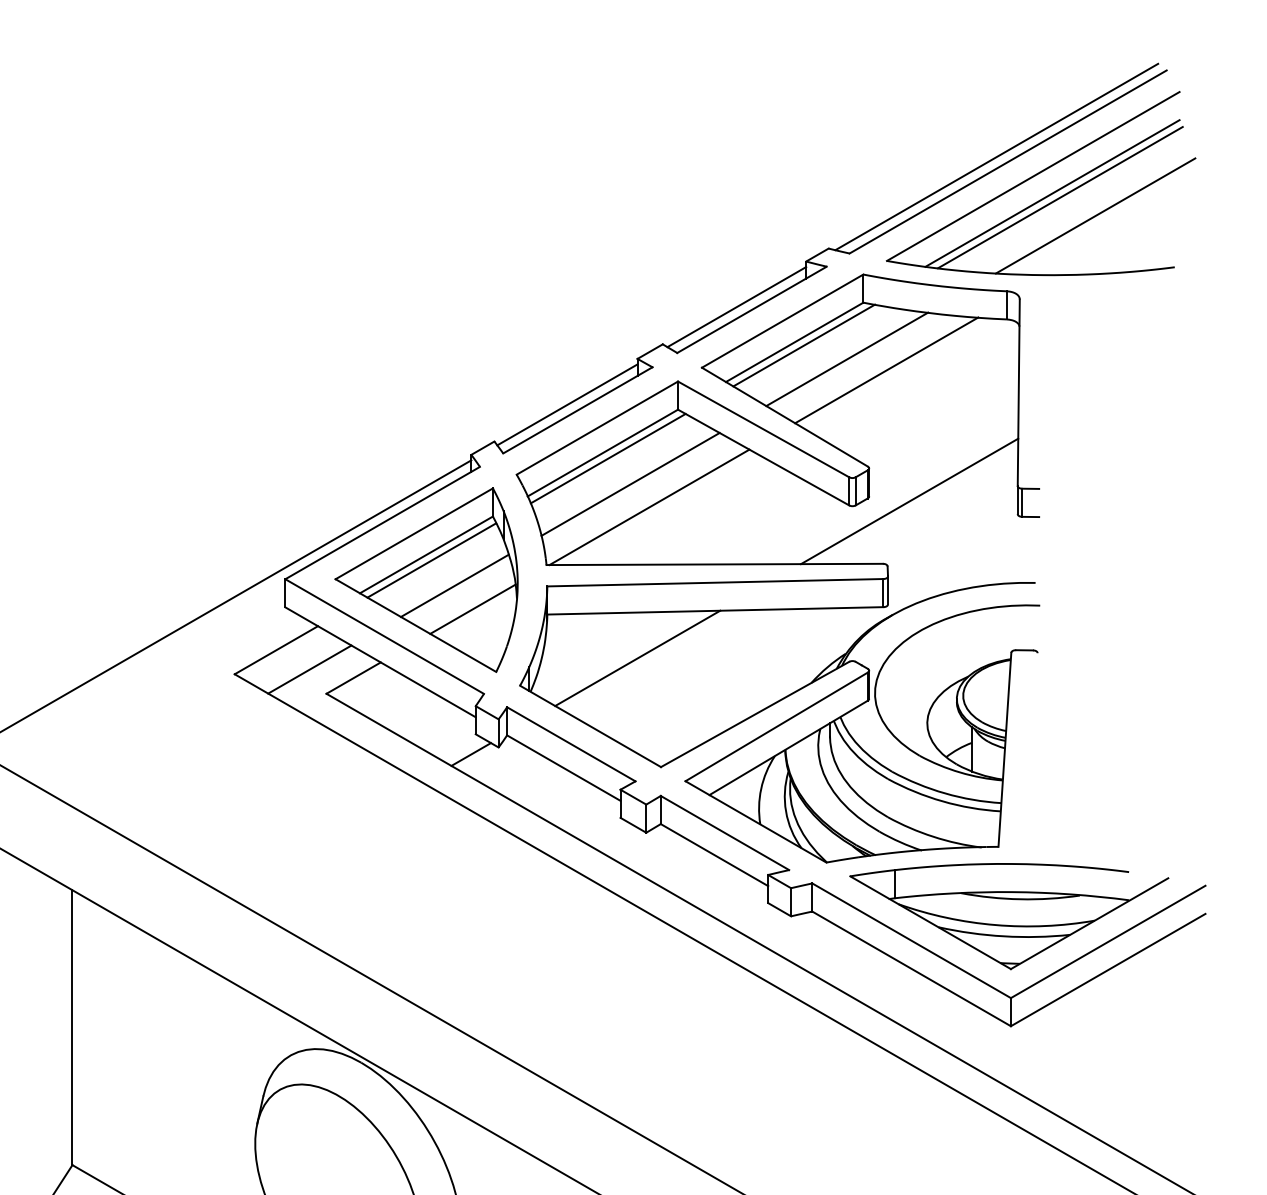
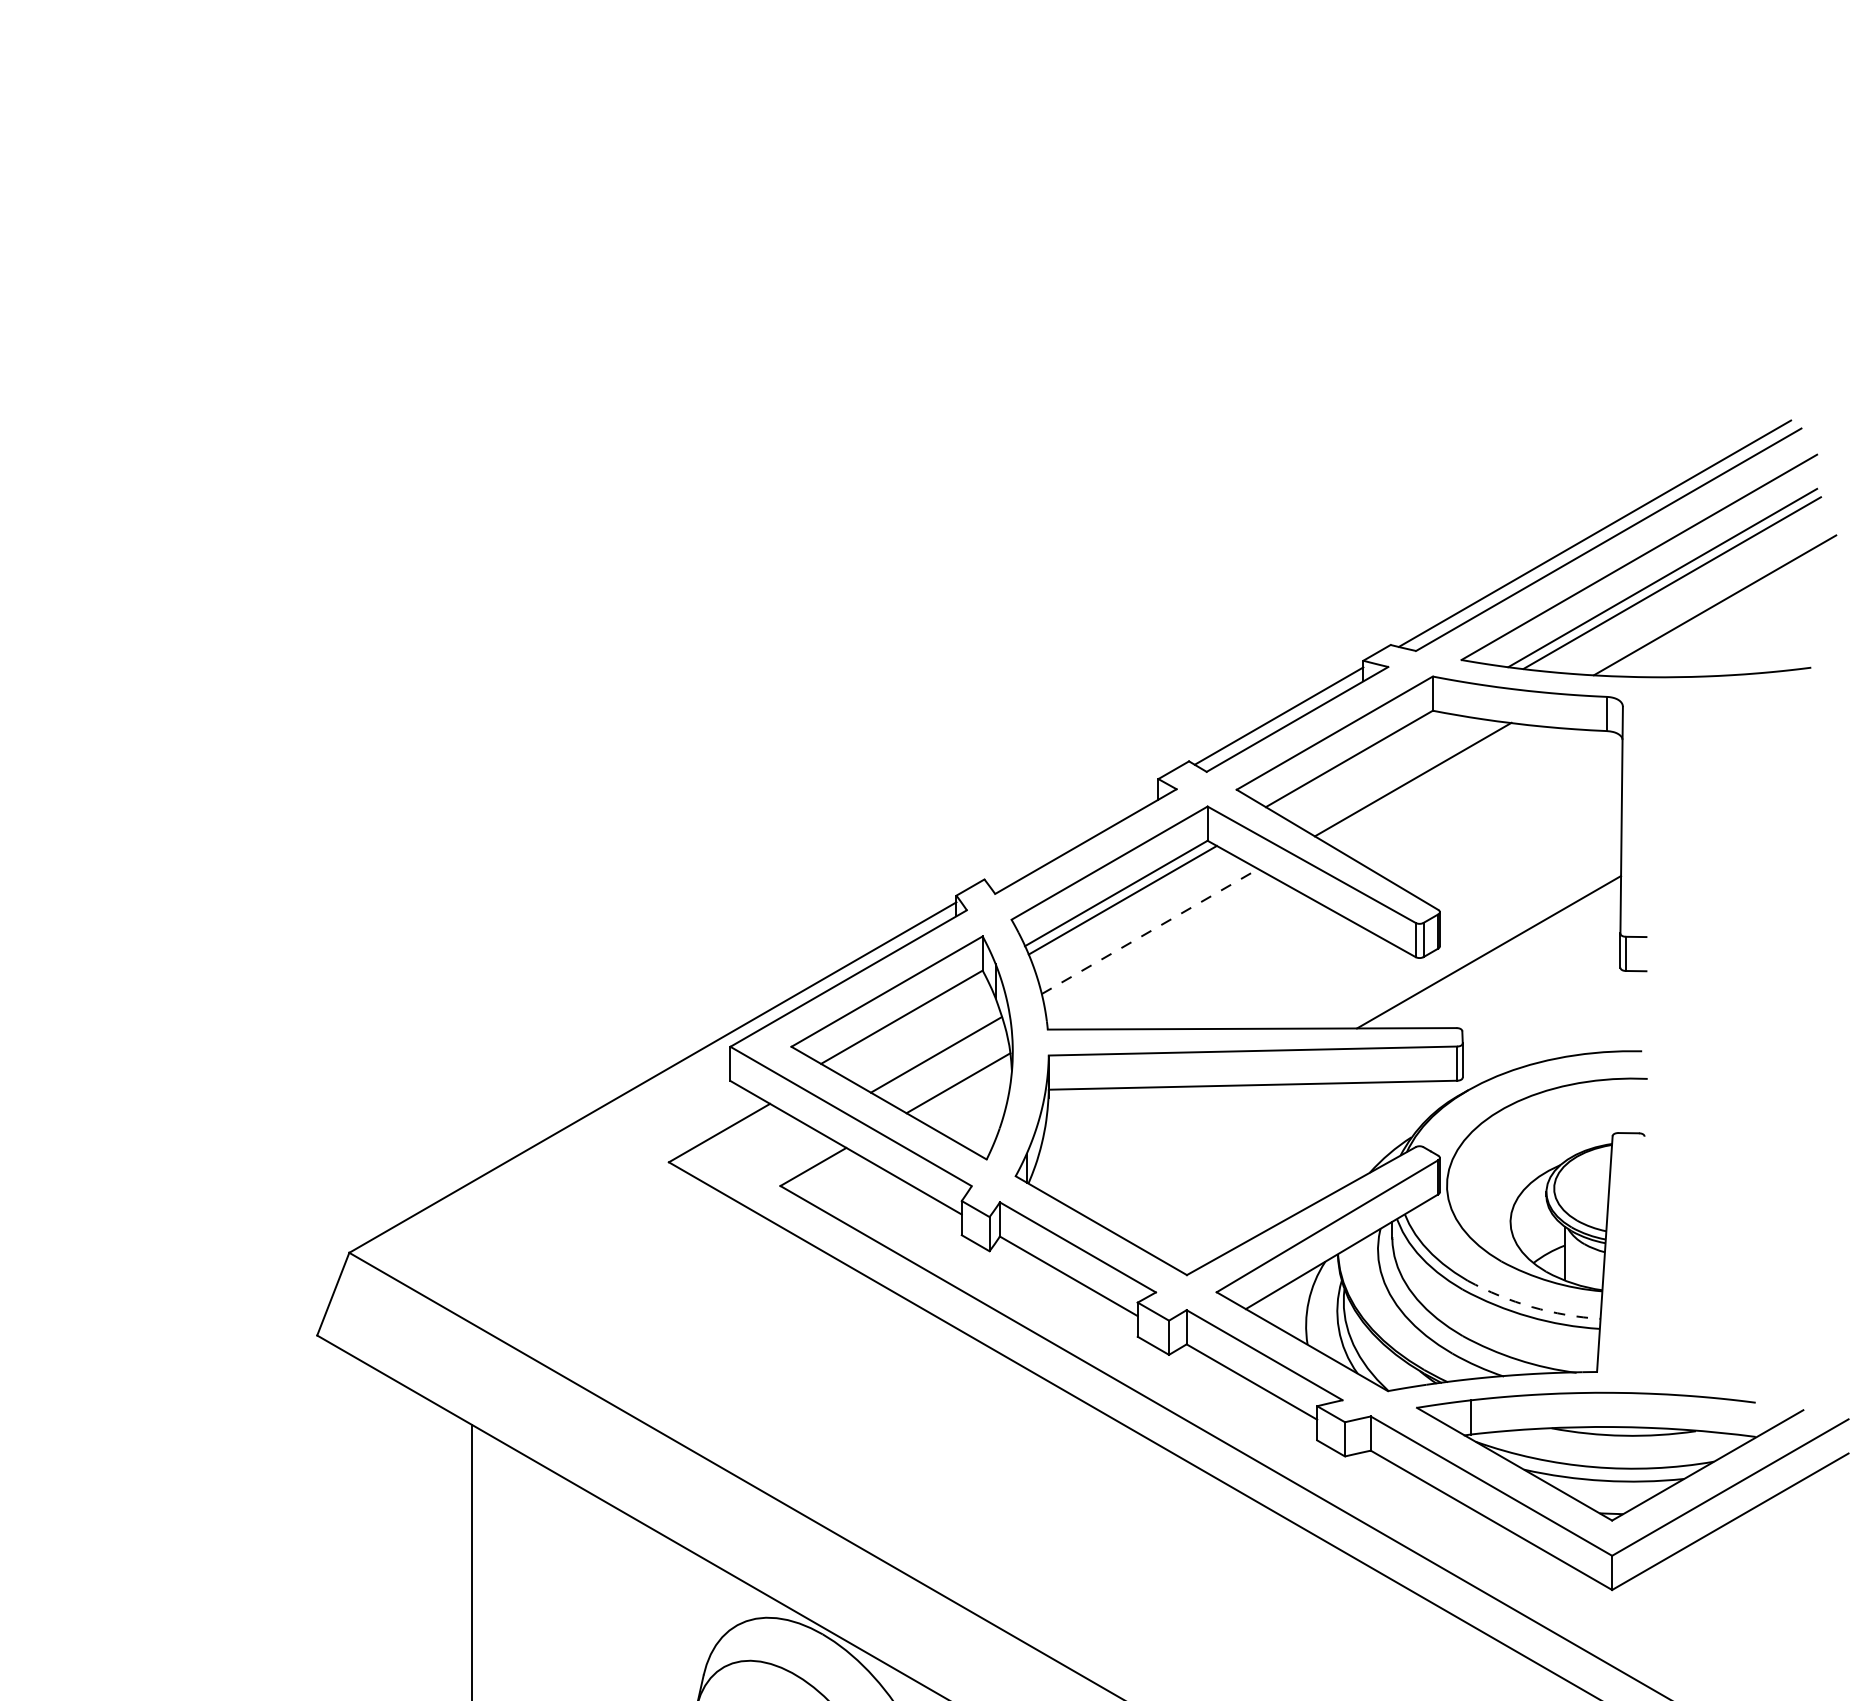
line: (803, 345) -> (1360, 762), removed
line: (886, 369) -> (1460, 792), removed
line: (567, 404) -> (1073, 834), removed
line: (631, 484) -> (1150, 931), solid -> dashed
line: (649, 507) -> (1172, 959), removed
line: (431, 560) -> (908, 1023), removed
line: (637, 657) -> (1158, 1142), removed
line: (309, 669) -> (759, 1156), removed
line: (471, 754) -> (956, 1259), removed
arc: (945, 793) -> (1532, 1307), solid -> dashed

